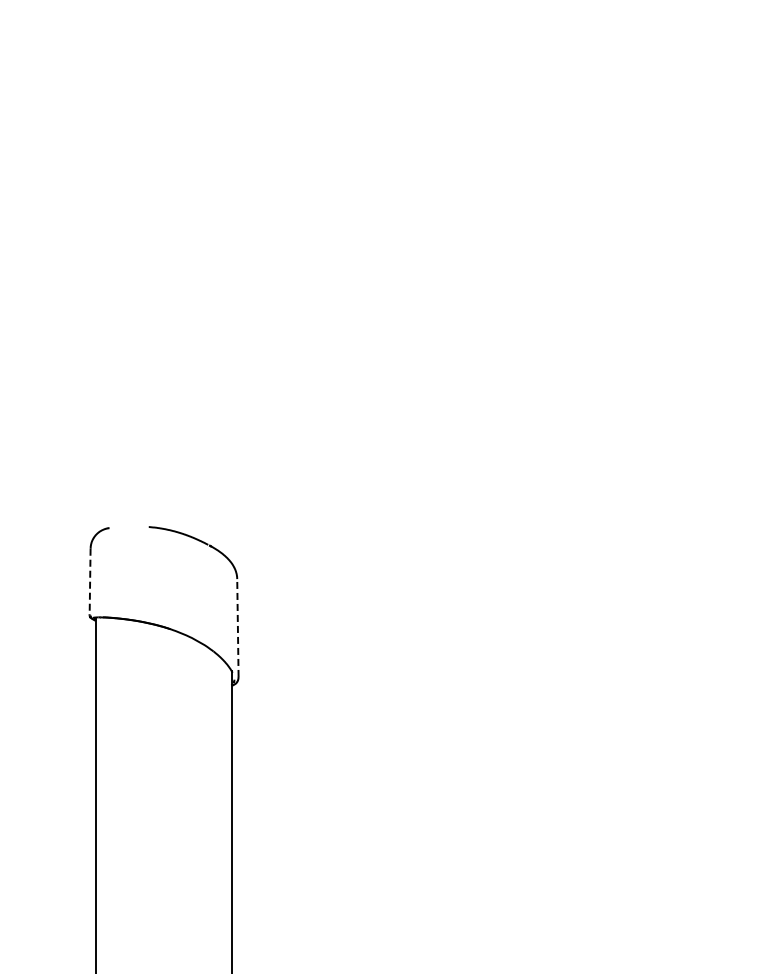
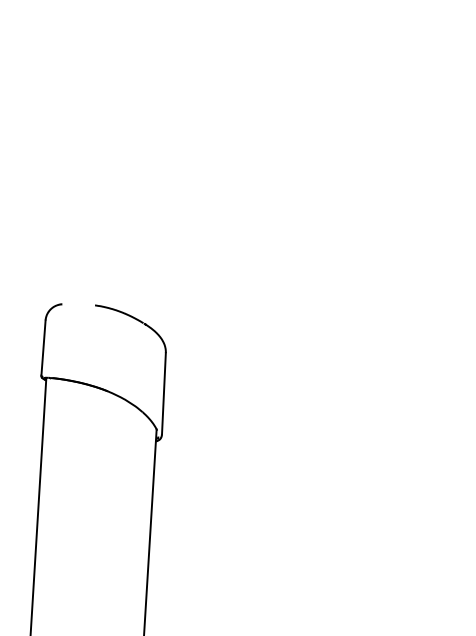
line: (90, 582) -> (43, 348), dashed -> solid
line: (237, 627) -> (163, 393), dashed -> solid

